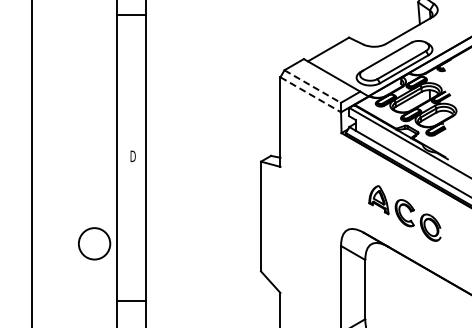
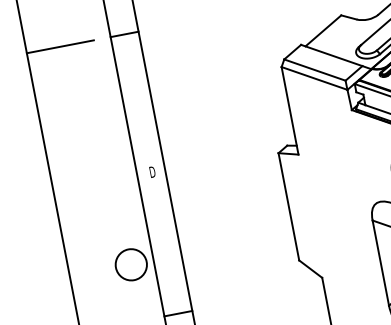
line: (65, 15) -> (59, 47), added
line: (312, 86) -> (314, 70), dashed -> solid
line: (310, 94) -> (314, 78), dashed -> solid

